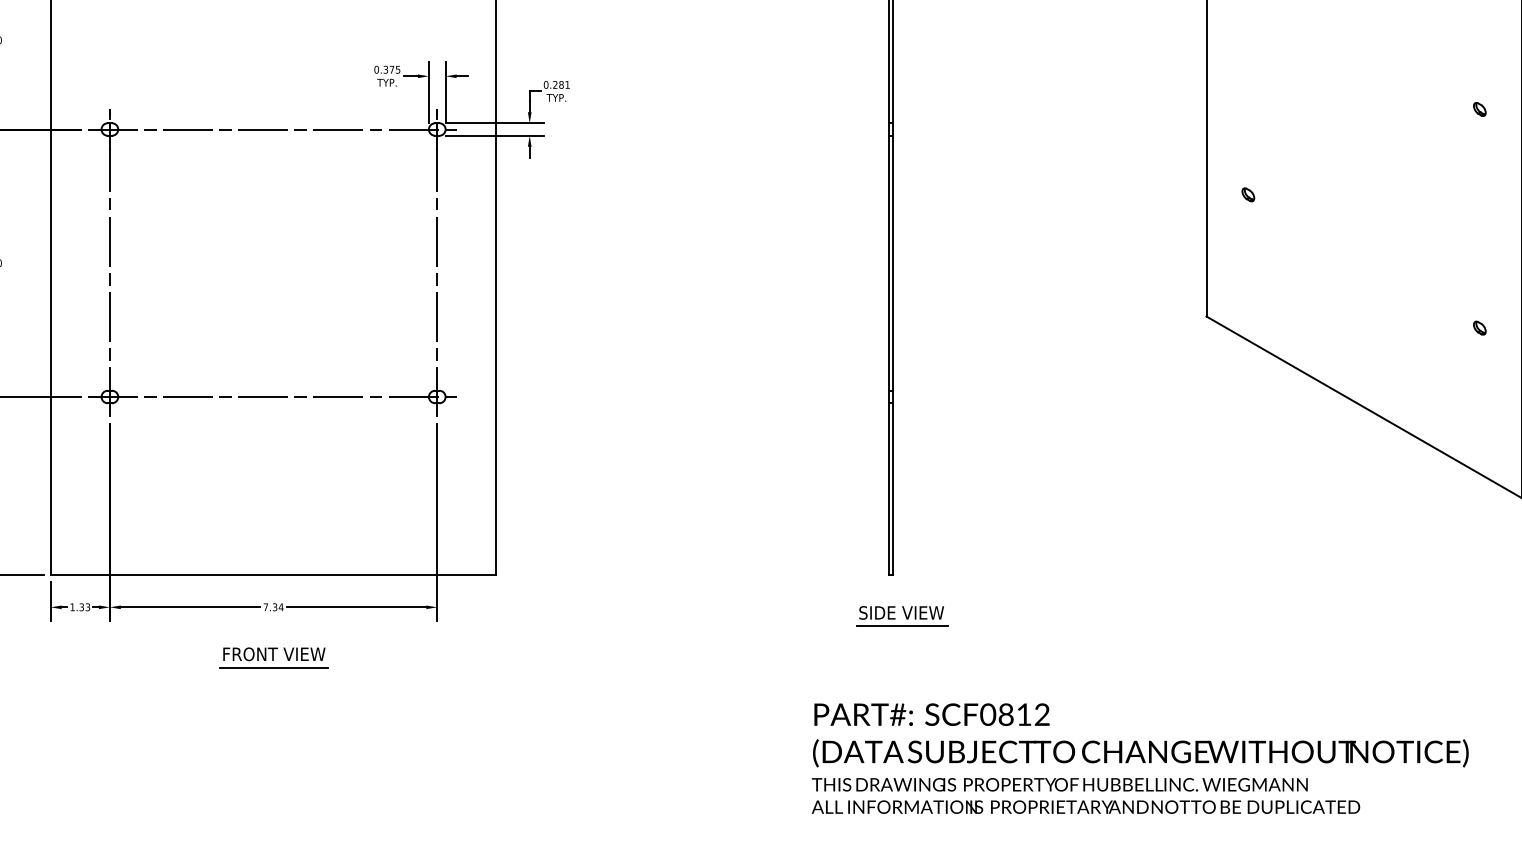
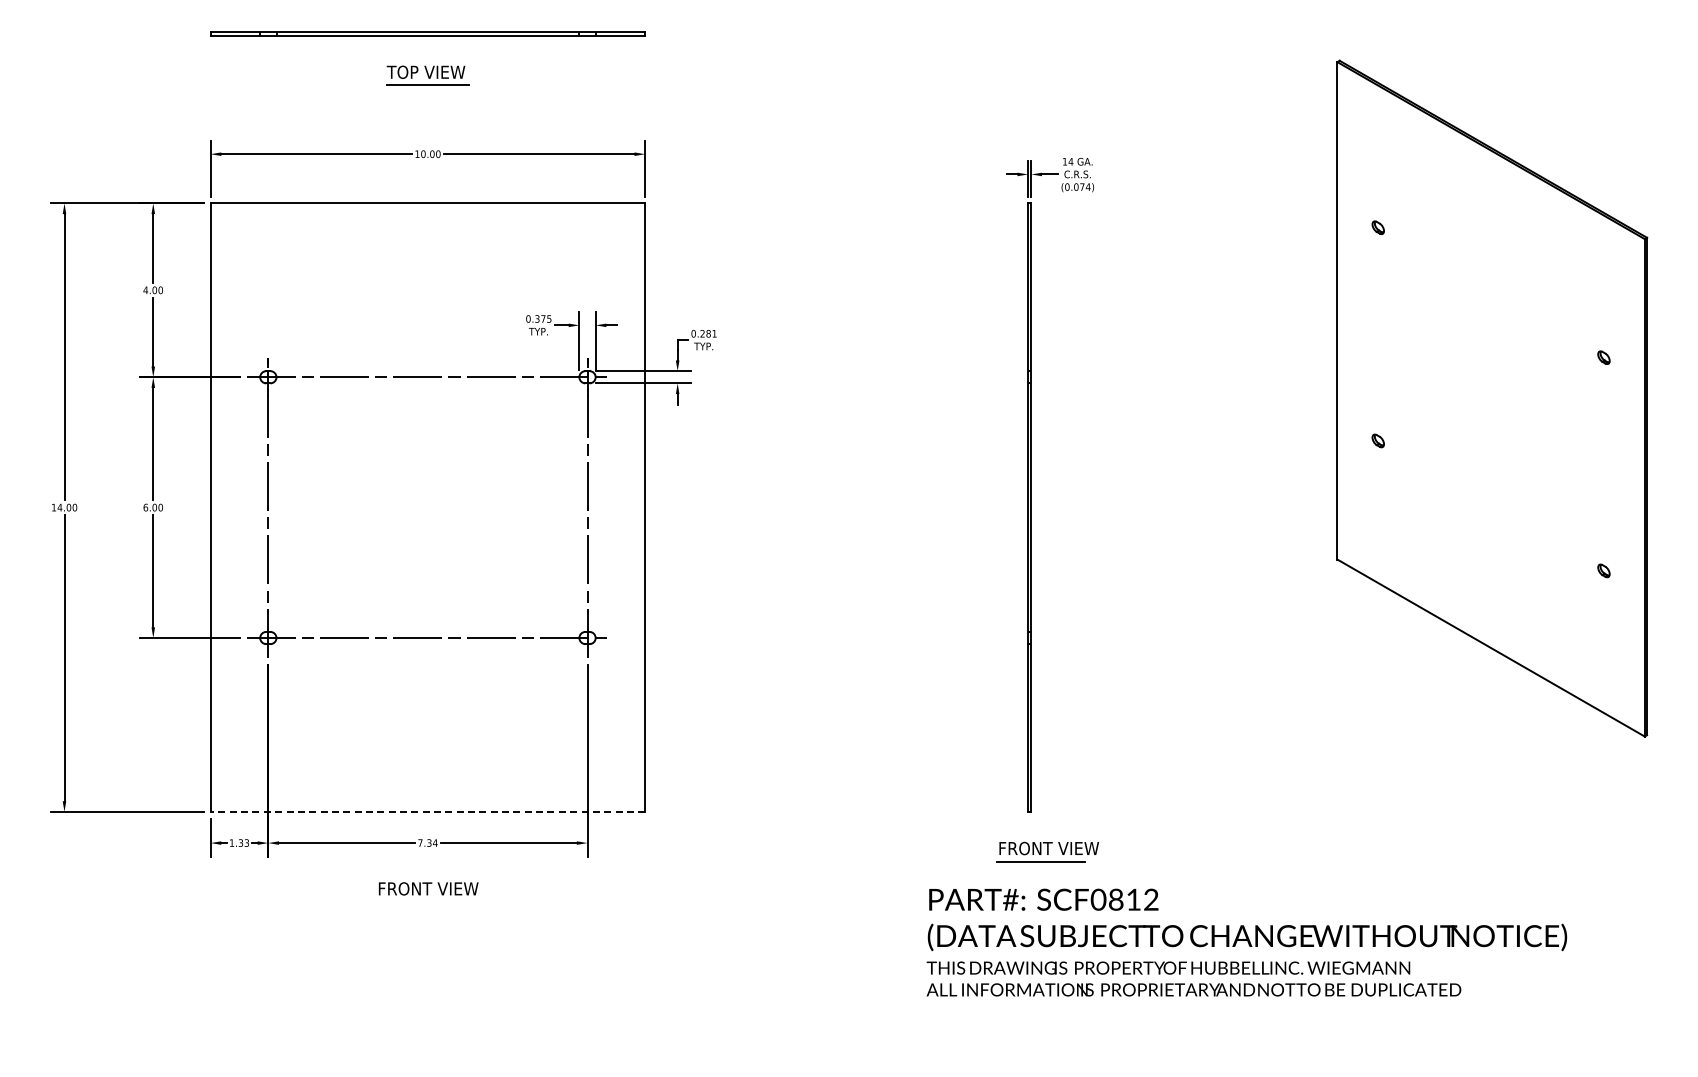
line: (273, 574) -> (427, 811), solid -> dashed
text: (911, 612) -> (1049, 848), SIDE VIEW -> FRONT VIEW
line: (273, 667) -> (427, 901), removed
text: (1139, 758) -> (1246, 942), moved

